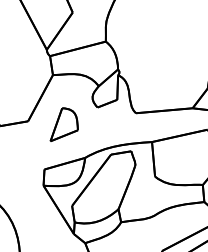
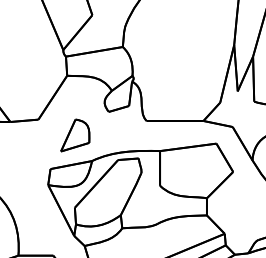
part: (63, 124) -> (75, 135), moved

